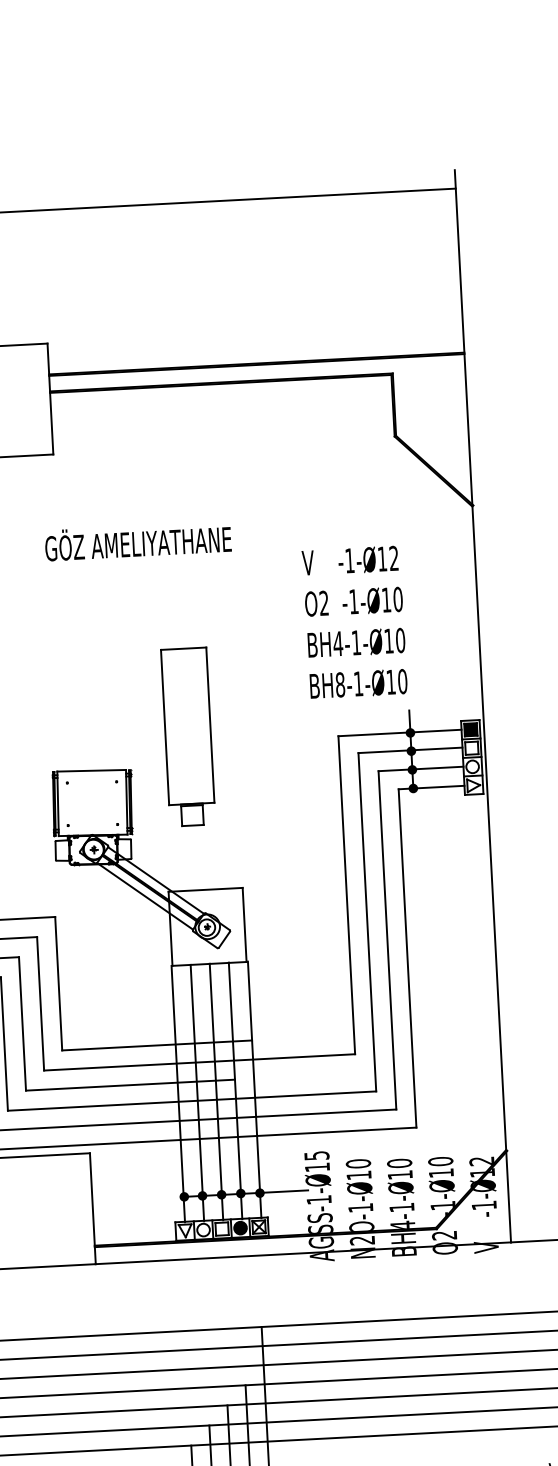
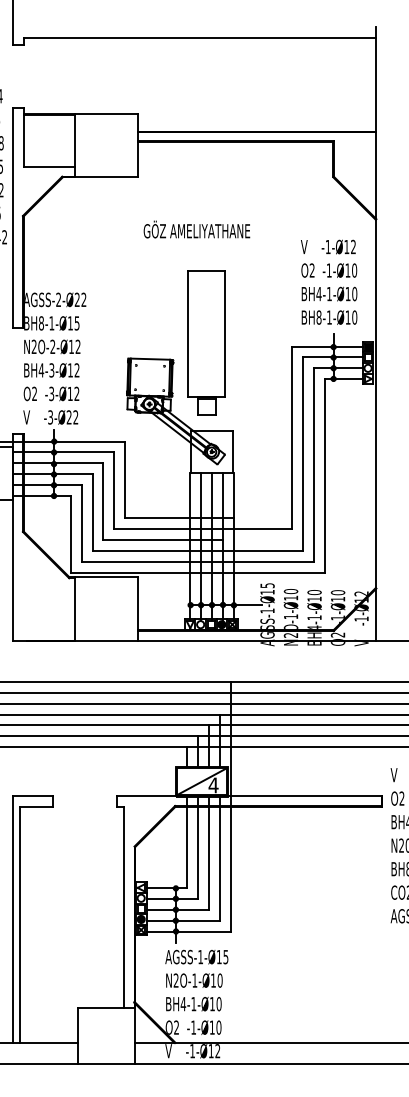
text: (137, 541) -> (196, 229), moved
text: (355, 620) -> (329, 281), moved
part: (187, 736) -> (206, 342), size x1.43

